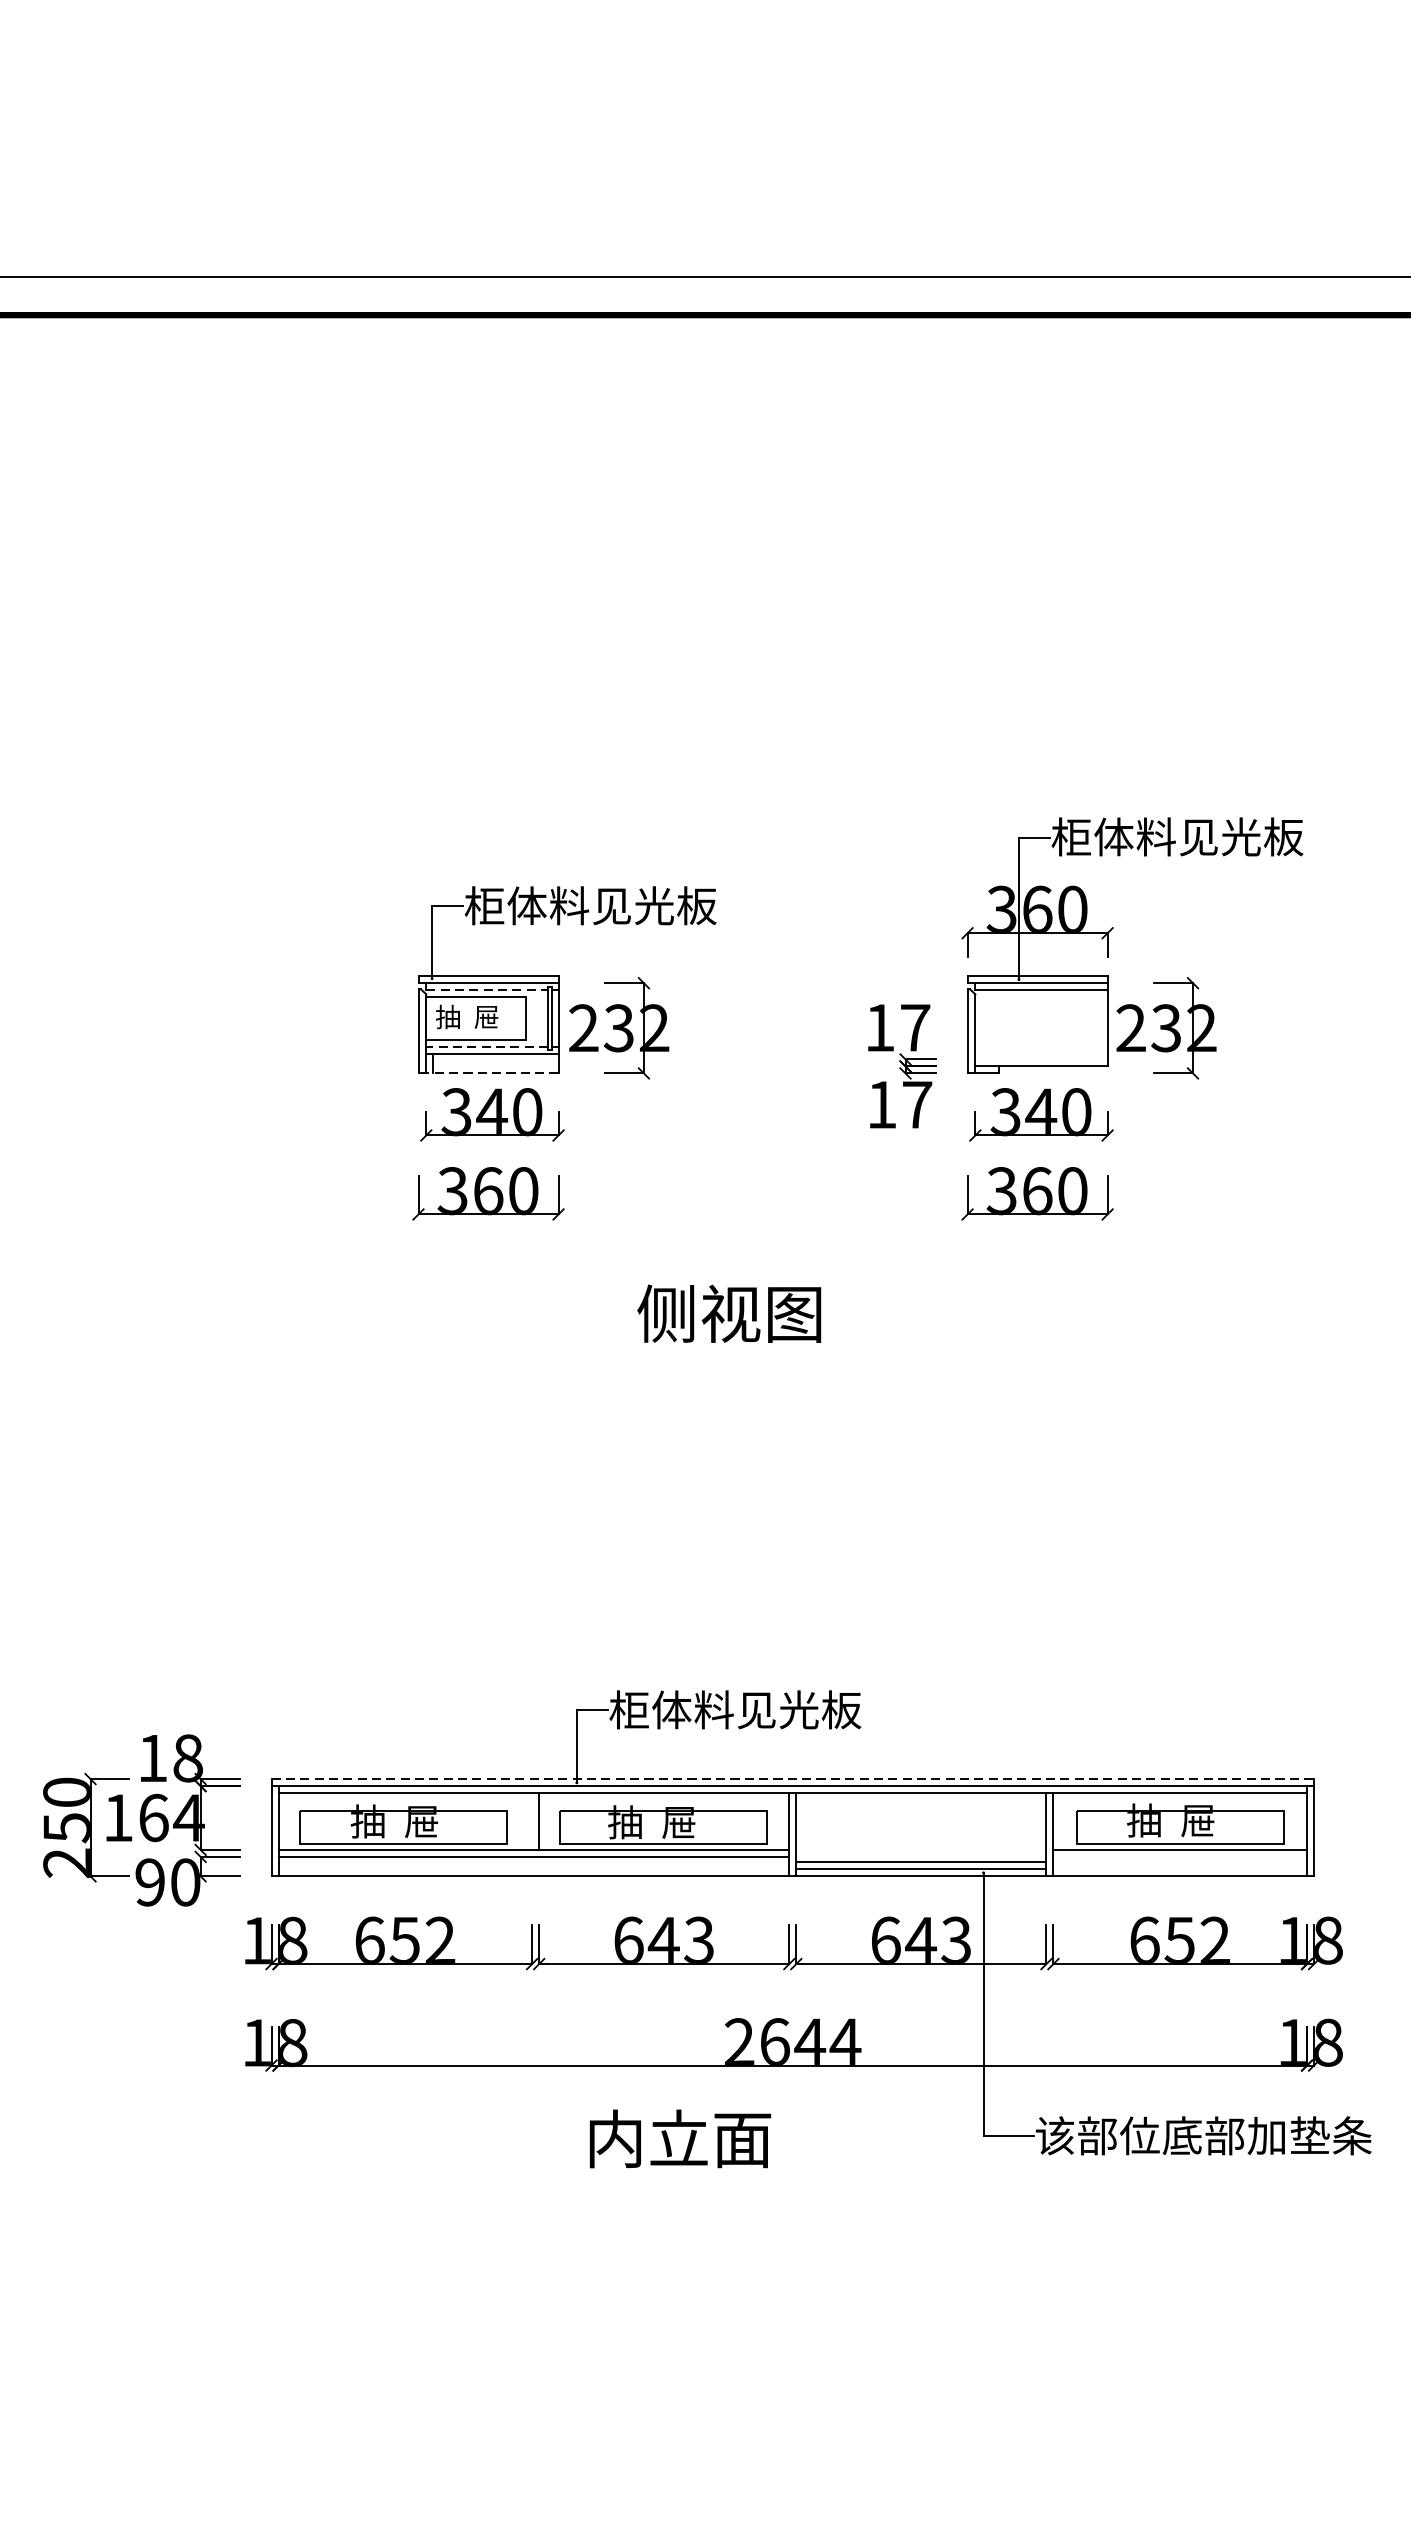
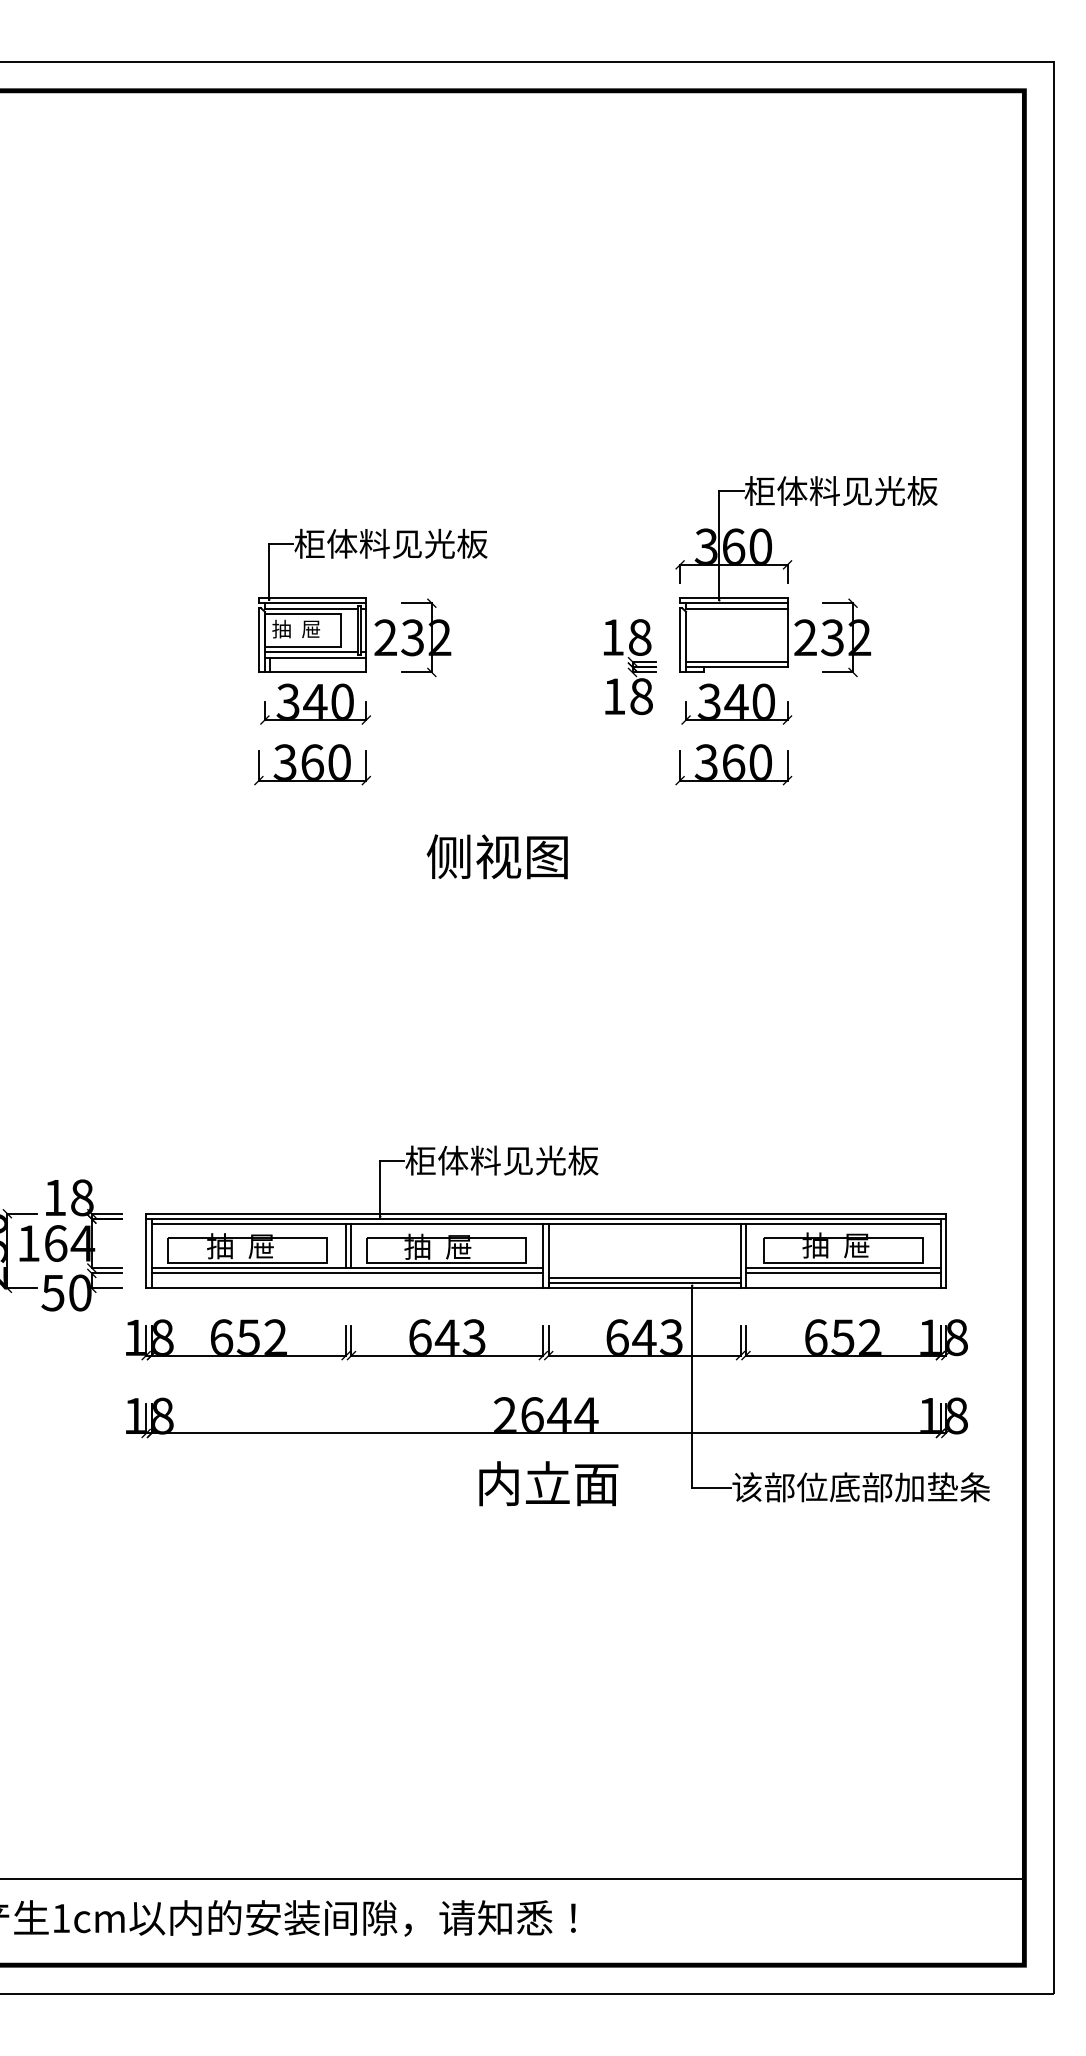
line: (487, 990) -> (311, 608), dashed -> solid
text: (915, 1027) -> (640, 637), 17 -> 18
line: (487, 1047) -> (311, 652), dashed -> solid
line: (1041, 1059) -> (736, 661), added
line: (488, 1073) -> (312, 672), dashed -> solid
text: (917, 1104) -> (641, 696), 17 -> 18
line: (793, 1778) -> (546, 1213), dashed -> solid
line: (532, 1821) -> (346, 1246), added
line: (1179, 1857) -> (842, 1273), added
text: (149, 1881) -> (52, 1292), 90 -> 50
text: (679, 2138) -> (548, 1483), moved

